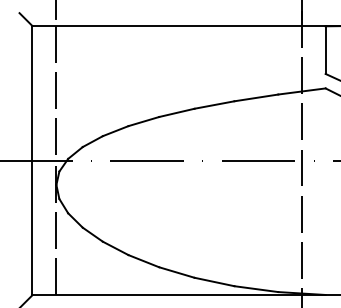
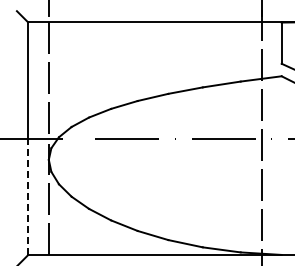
line: (32, 227) -> (28, 196), solid -> dashed

